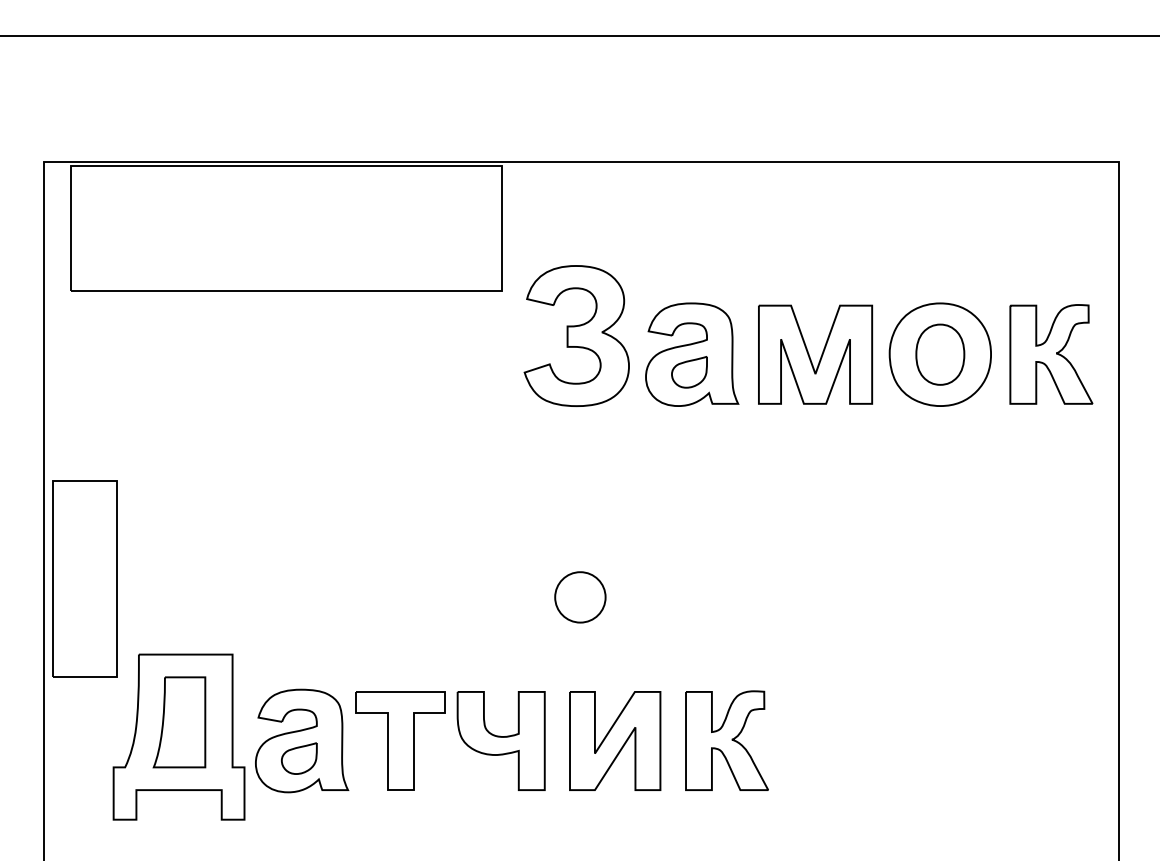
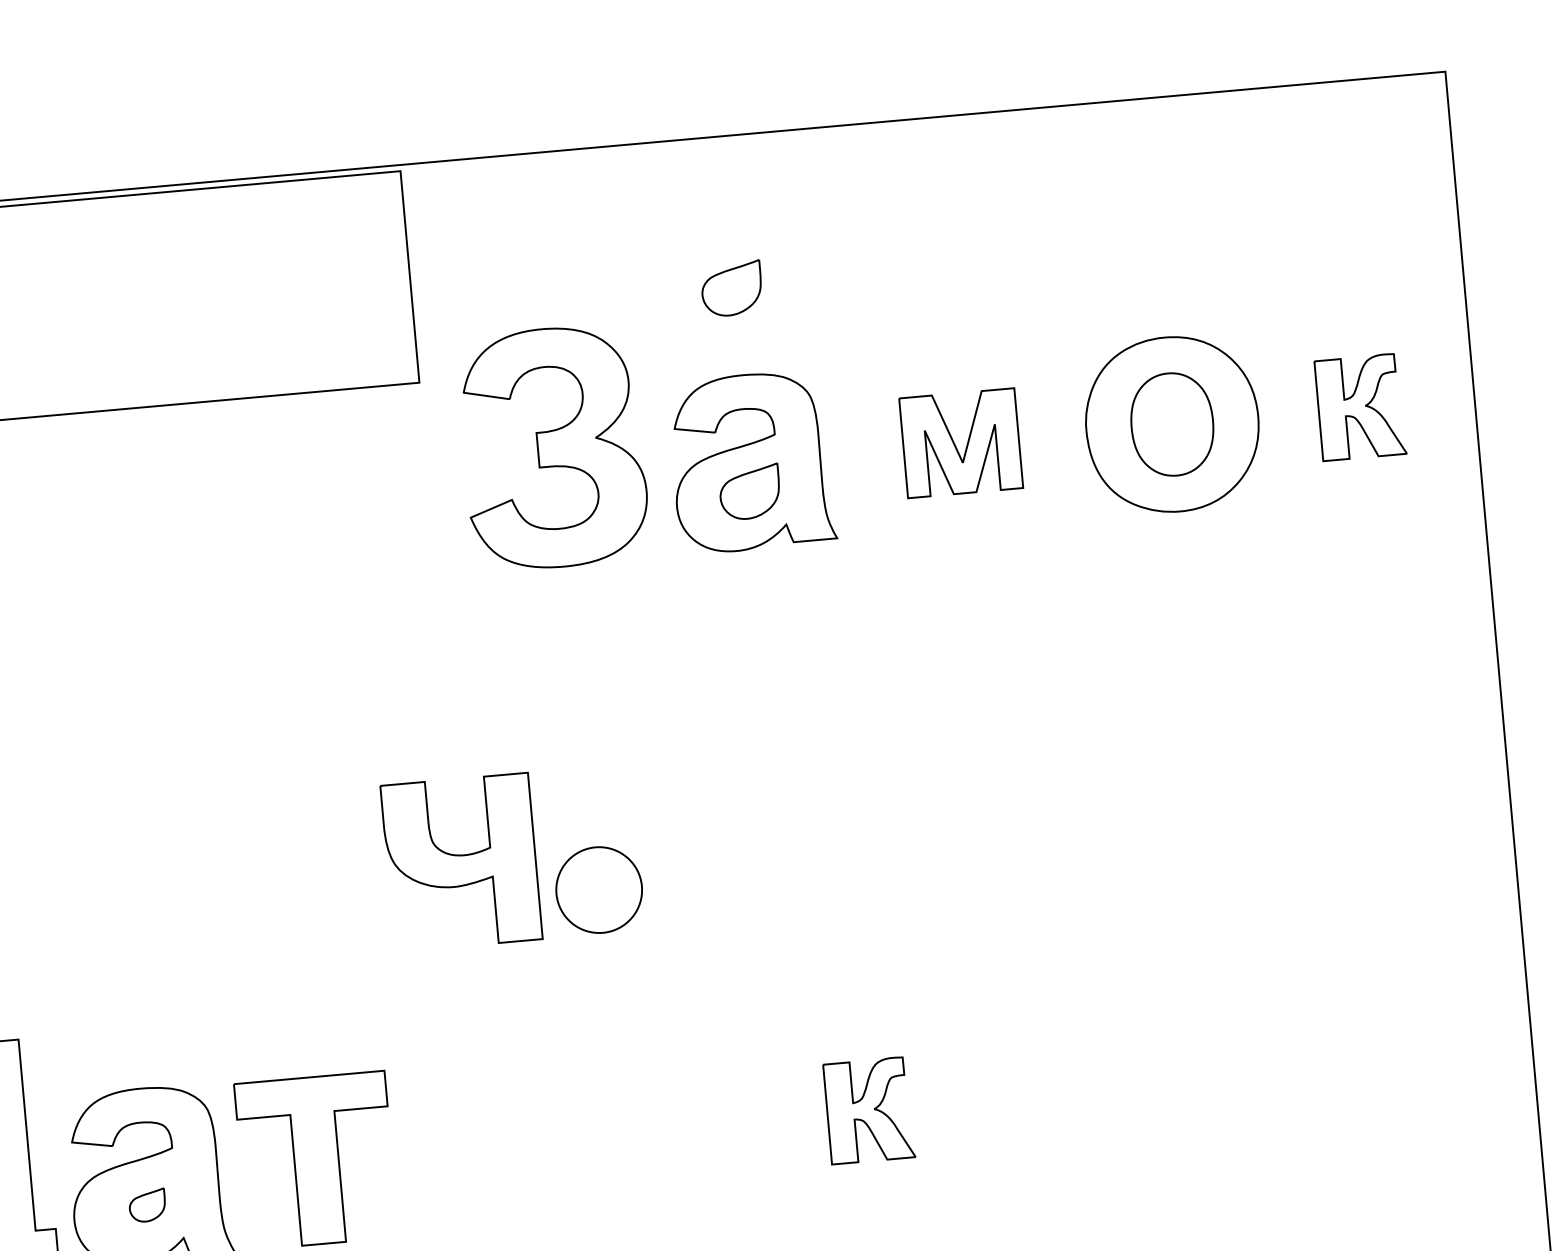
part: (689, 252) -> (731, 289), added
part: (815, 354) -> (960, 443), size x0.6
part: (1051, 354) -> (1360, 407), size x0.6
part: (500, 740) -> (460, 861), moved
part: (615, 740) -> (680, 1127), removed
part: (726, 740) -> (868, 1110), size x0.6
part: (299, 758) -> (147, 1205), size x0.6

